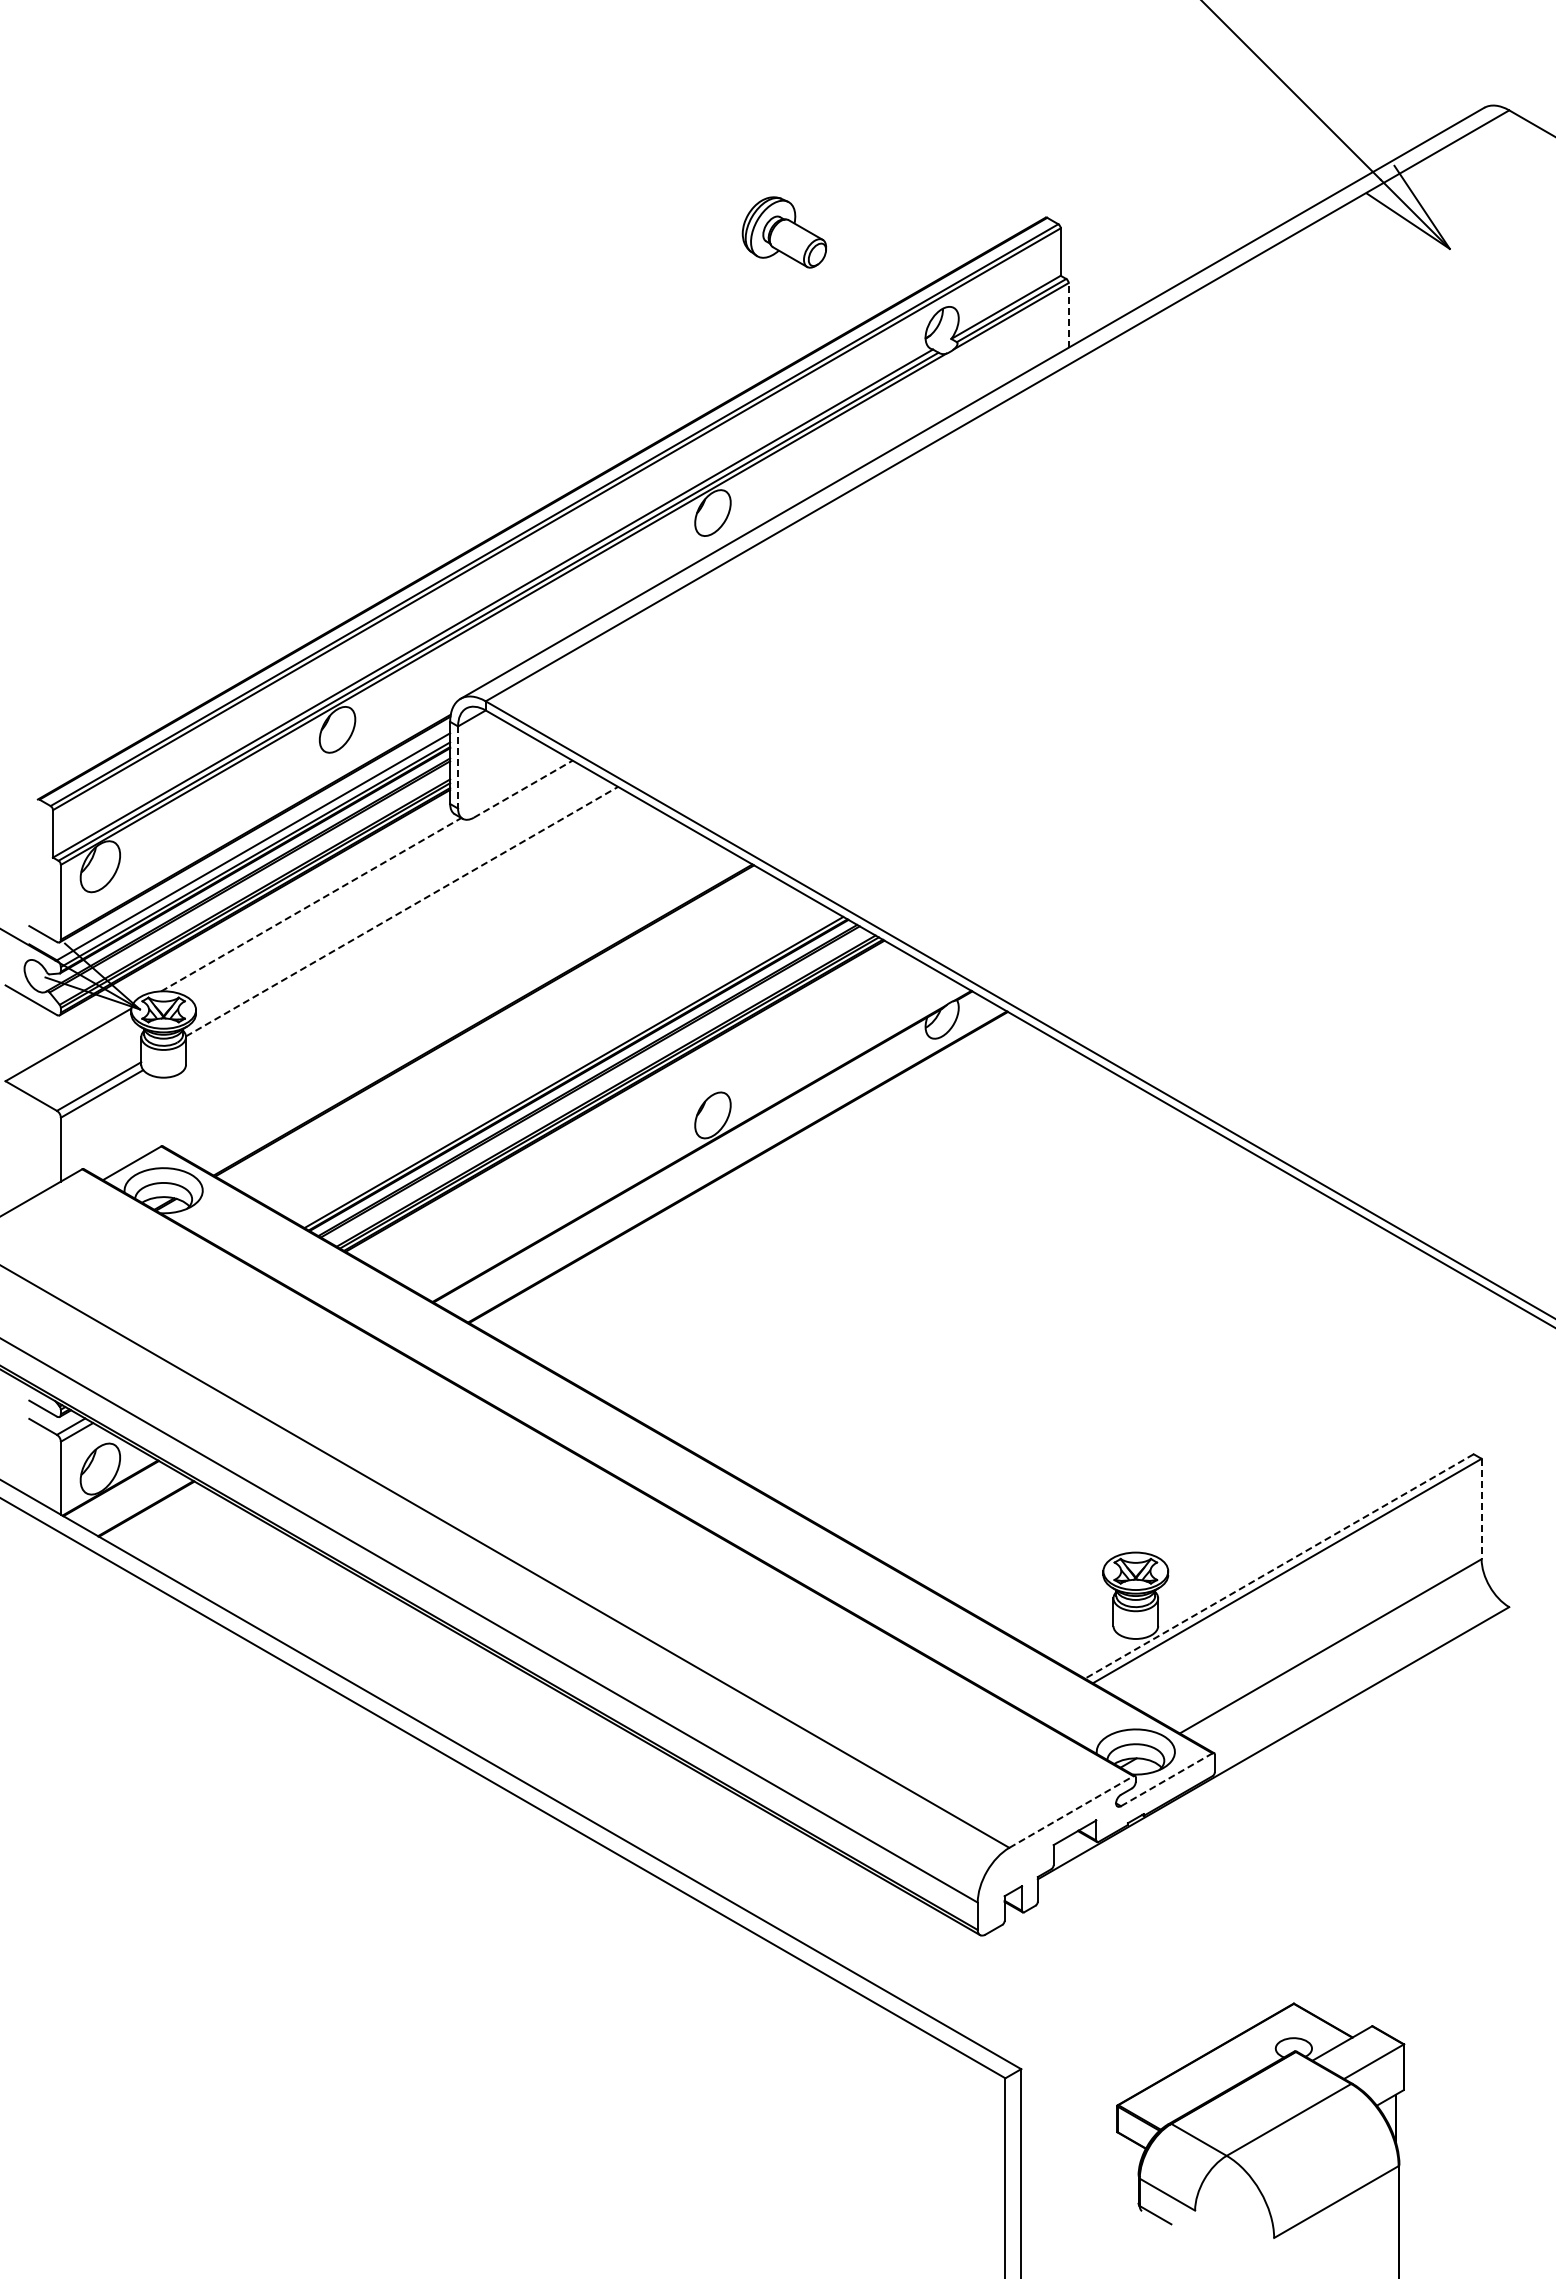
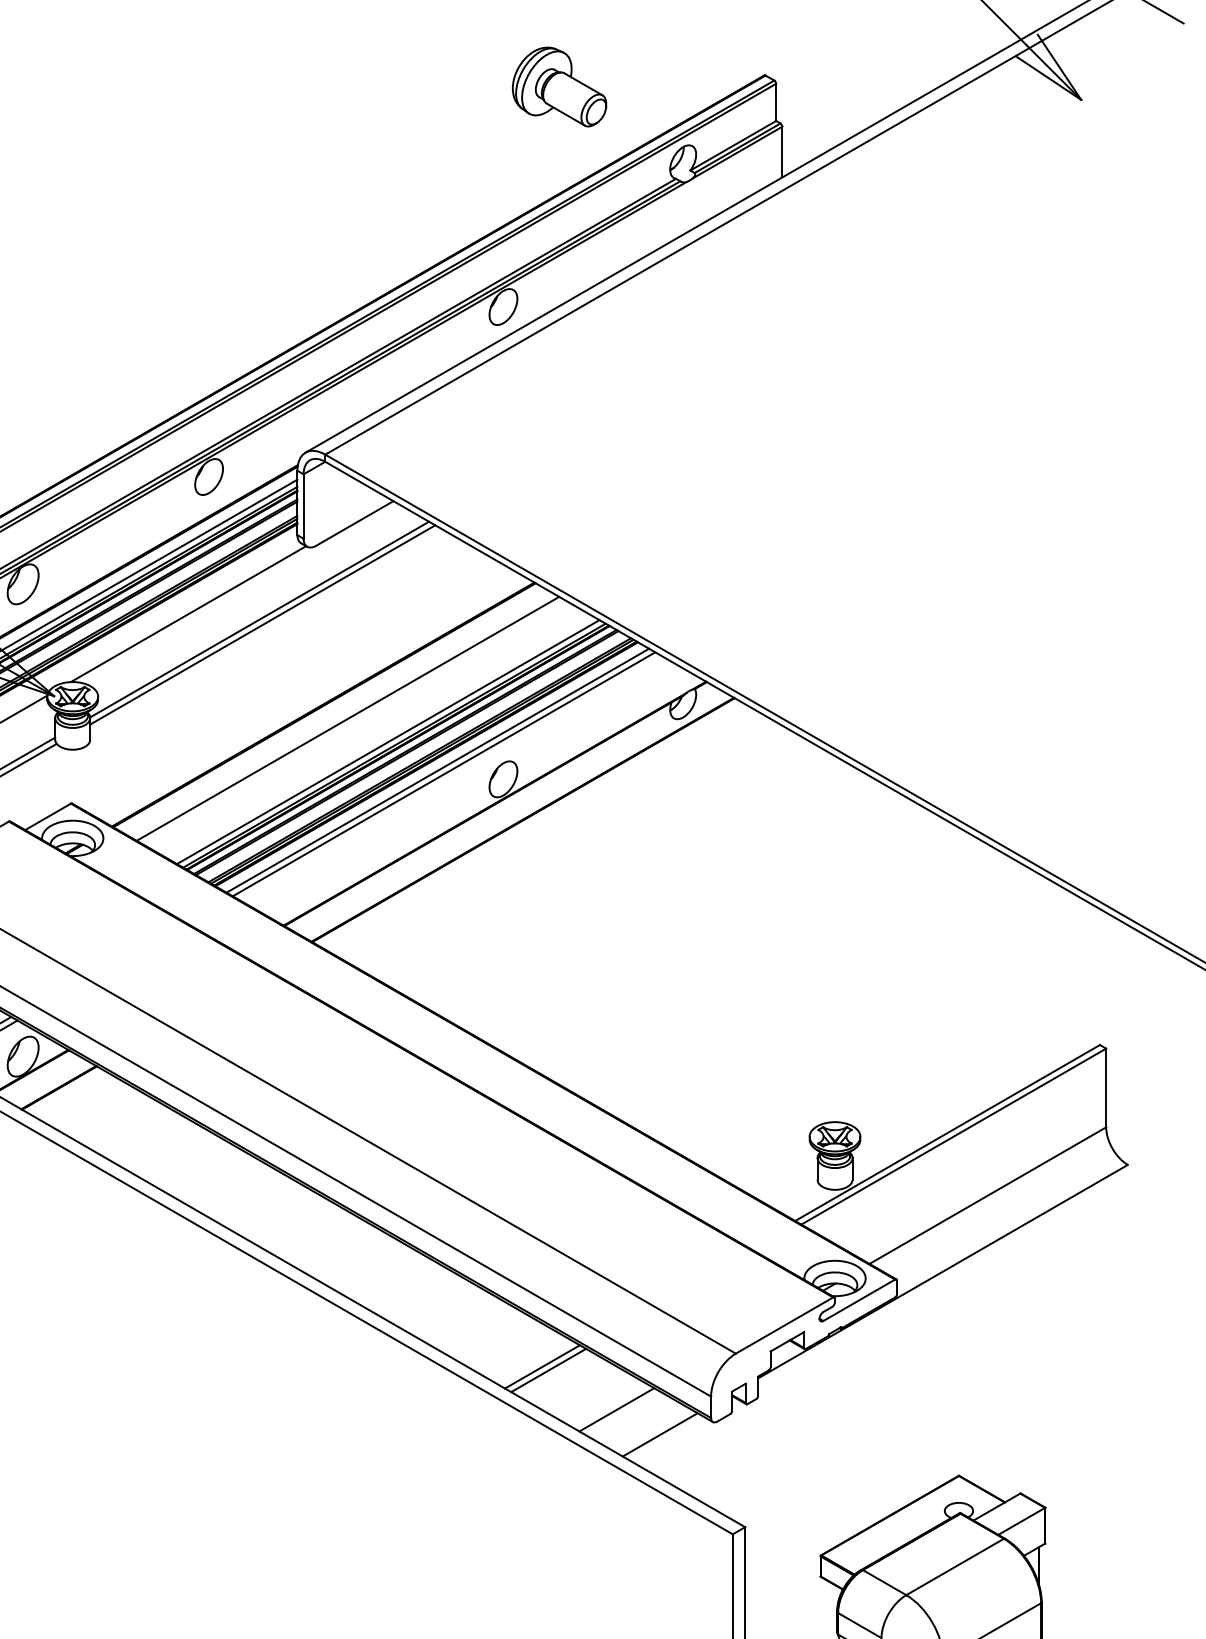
part: (784, 232) -> (559, 87), size x1.43
line: (1068, 314) -> (782, 151), dashed -> solid
line: (458, 767) -> (303, 506), dashed -> solid
line: (523, 788) -> (354, 523), dashed -> solid
line: (311, 904) -> (188, 613), dashed -> solid
line: (402, 911) -> (260, 619), dashed -> solid
line: (406, 918) -> (263, 624), added
line: (514, 1037) -> (347, 718), added
line: (565, 1067) -> (387, 741), added
line: (628, 1103) -> (437, 769), added
line: (636, 1108) -> (443, 773), added
line: (1481, 1509) -> (1106, 1088), dashed -> solid
line: (1278, 1566) -> (946, 1133), dashed -> solid
line: (1166, 1779) -> (859, 1300), dashed -> solid
line: (1071, 1812) -> (784, 1325), dashed -> solid
line: (762, 1864) -> (542, 1366), added
line: (770, 1868) -> (548, 1369), added
line: (857, 1919) -> (616, 1409), added
line: (912, 1951) -> (659, 1434), added

